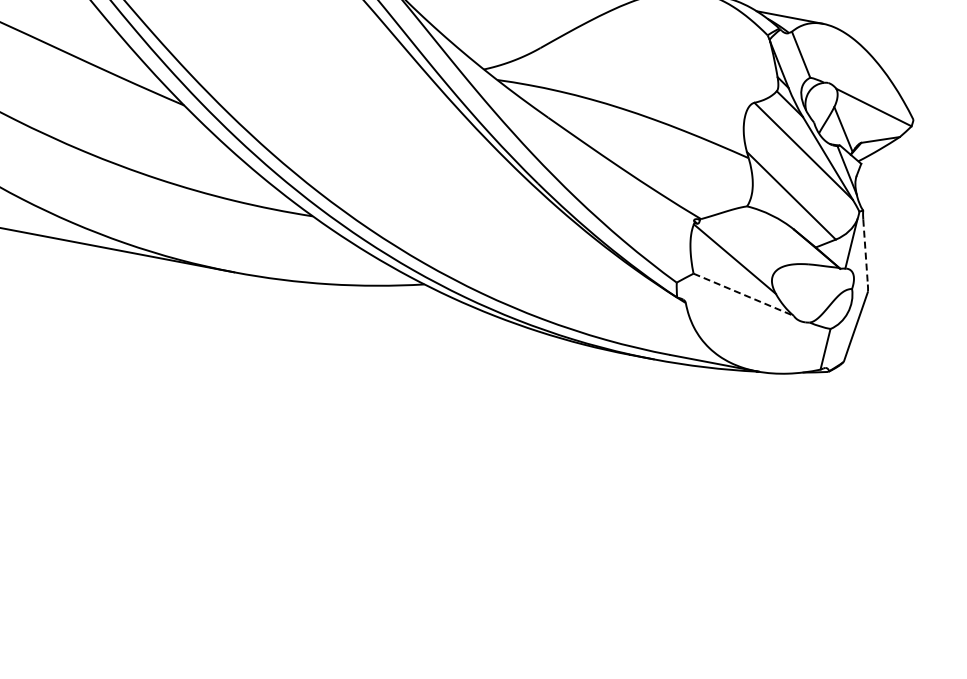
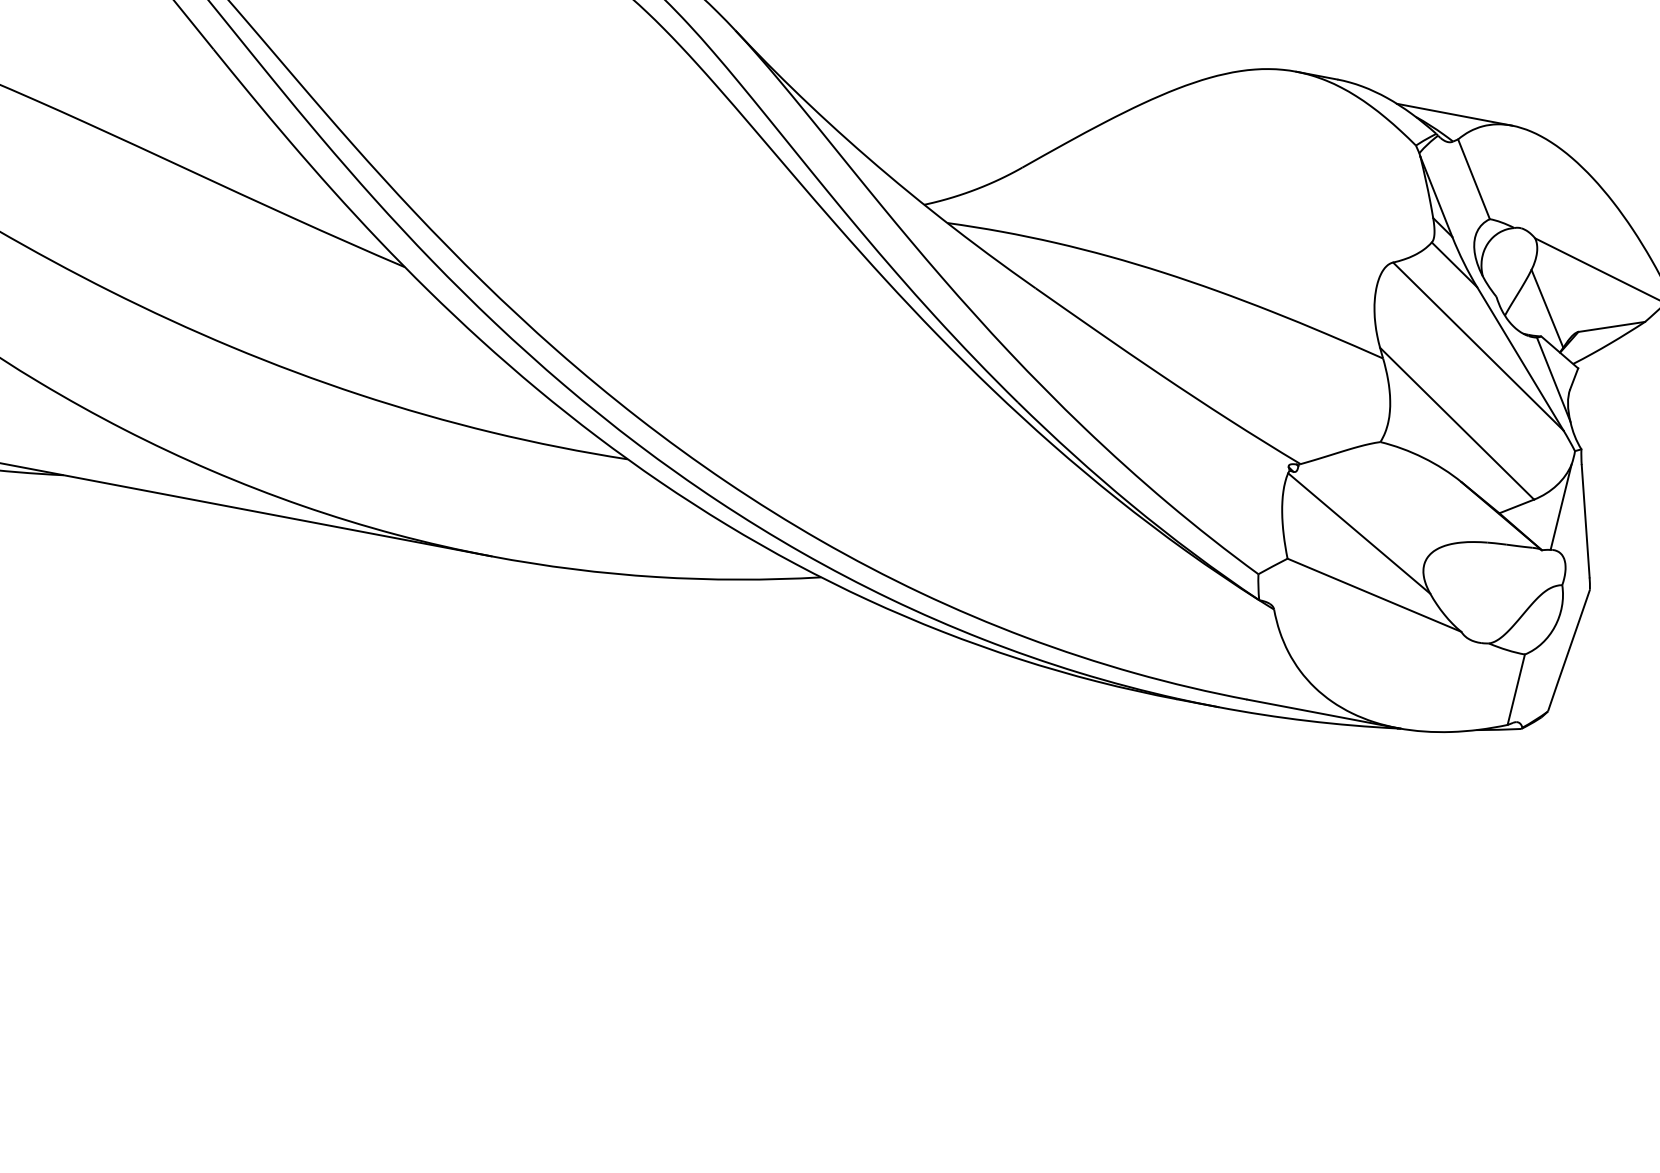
line: (865, 252) -> (1585, 521), dashed -> solid
line: (744, 294) -> (1375, 594), dashed -> solid

